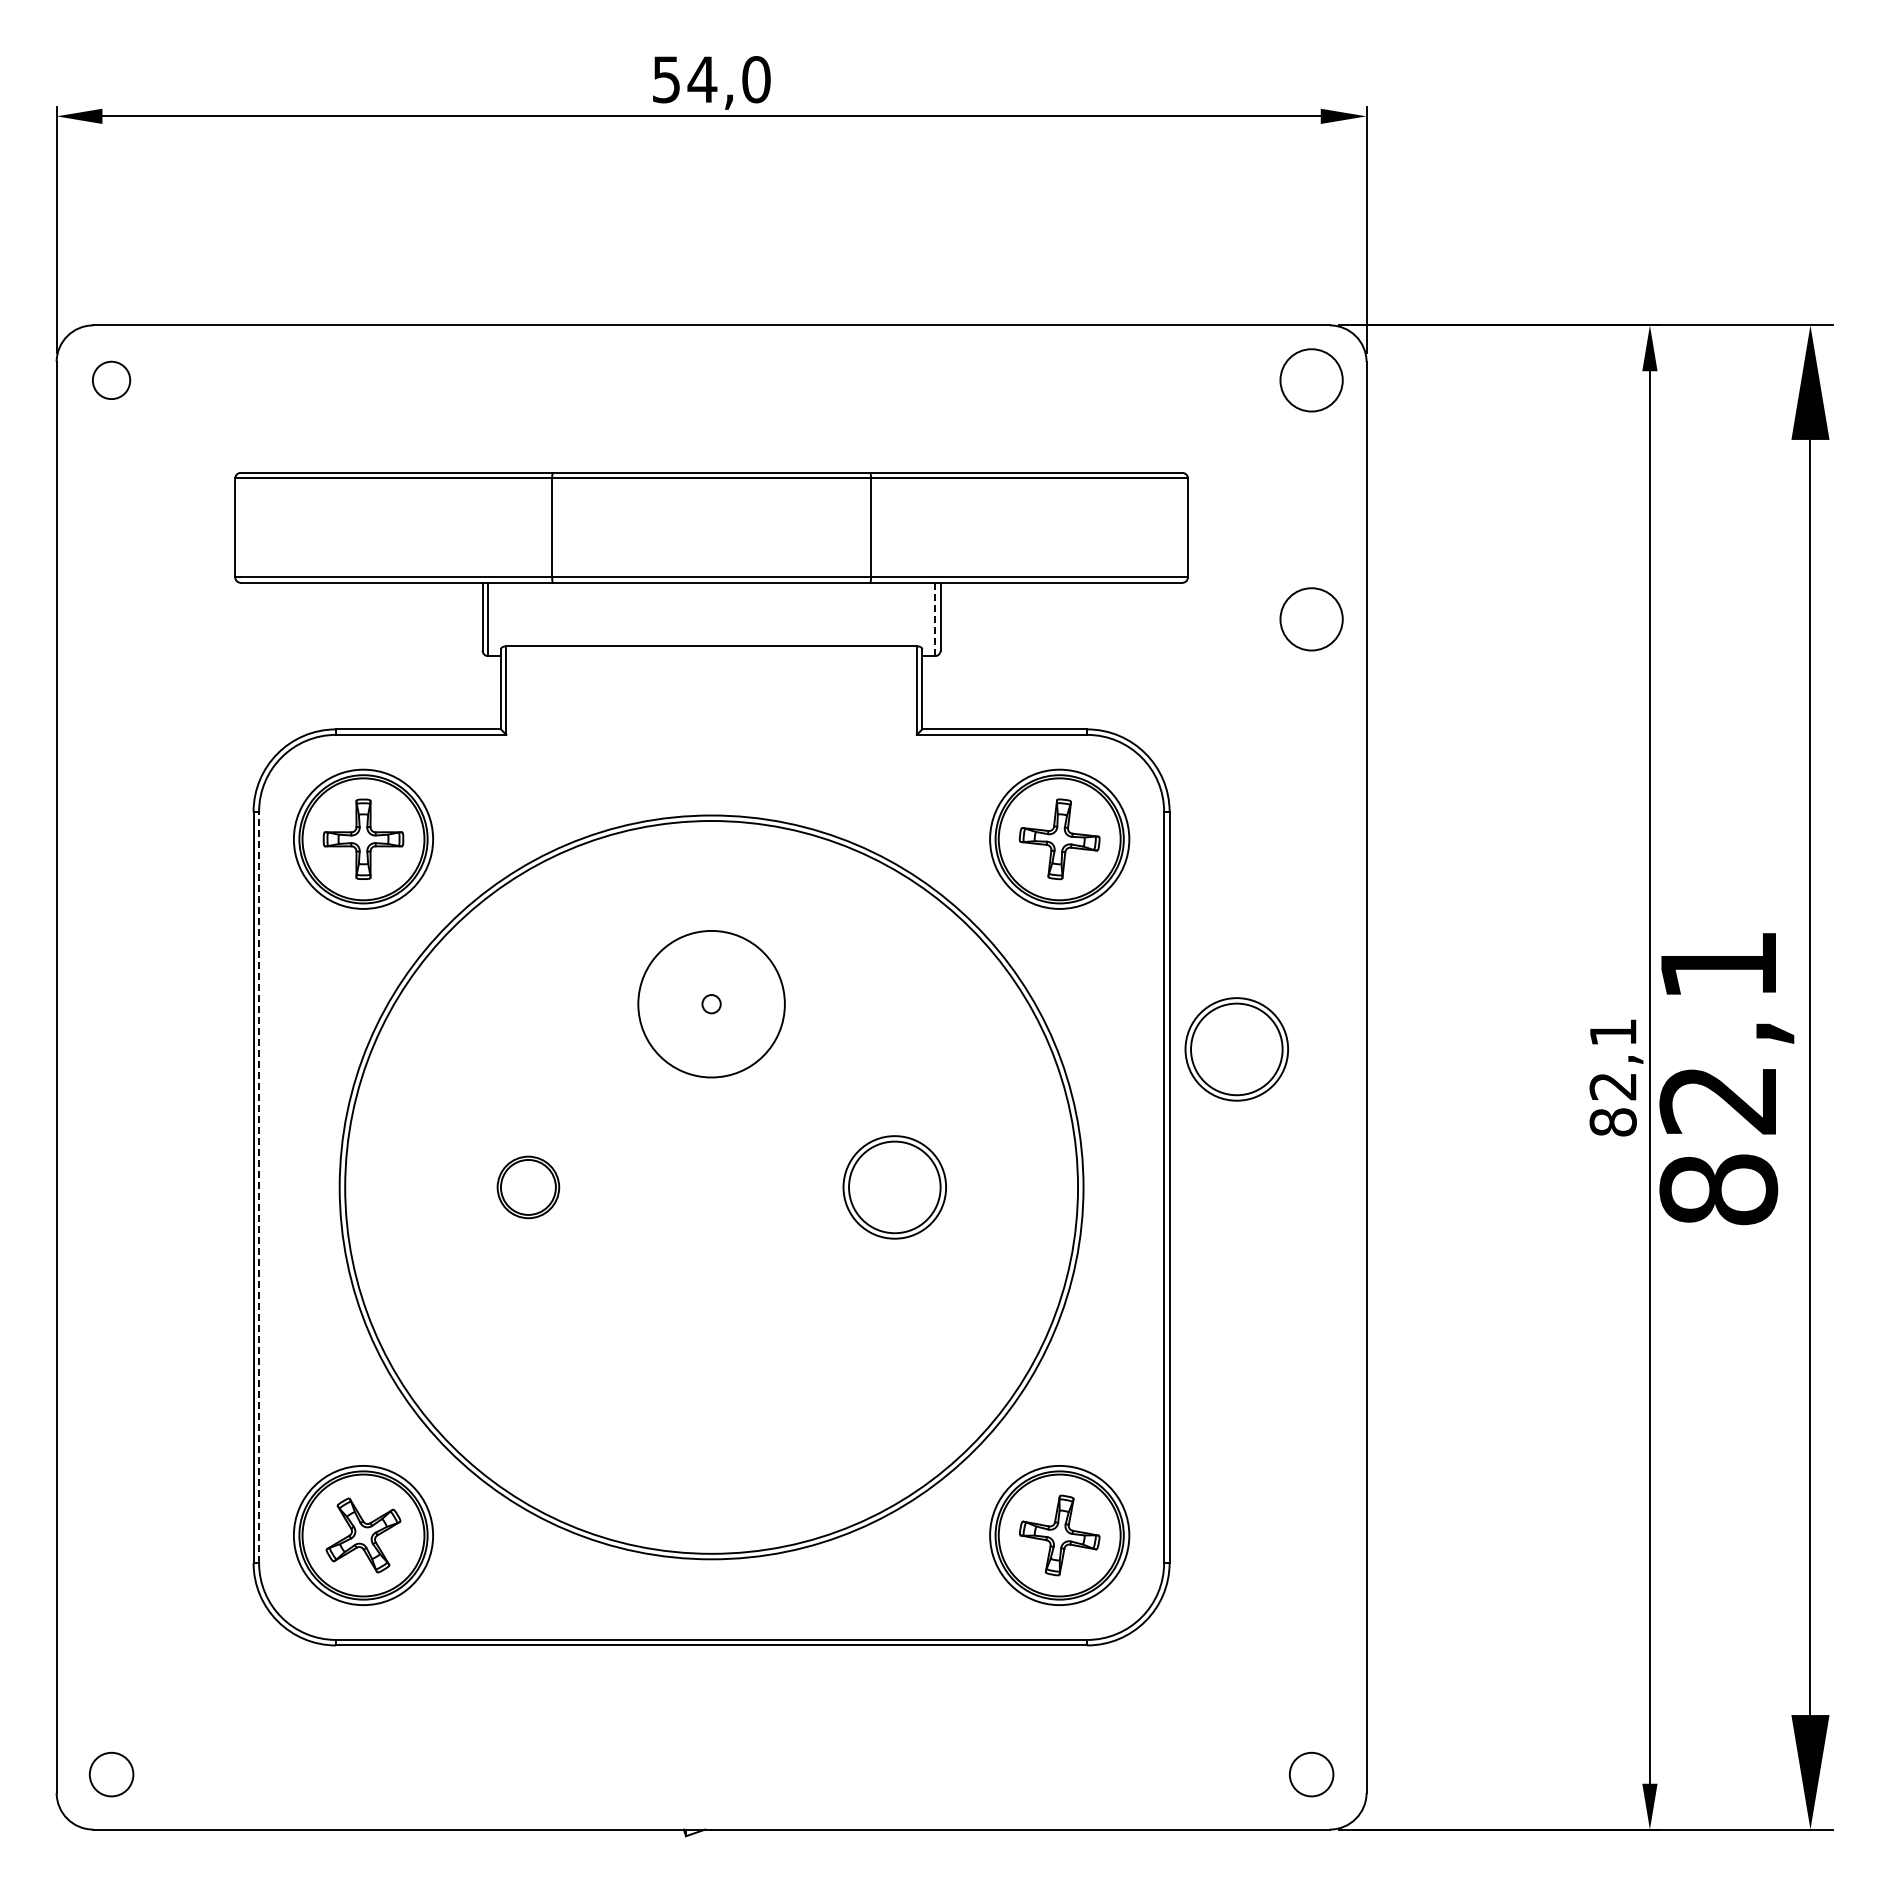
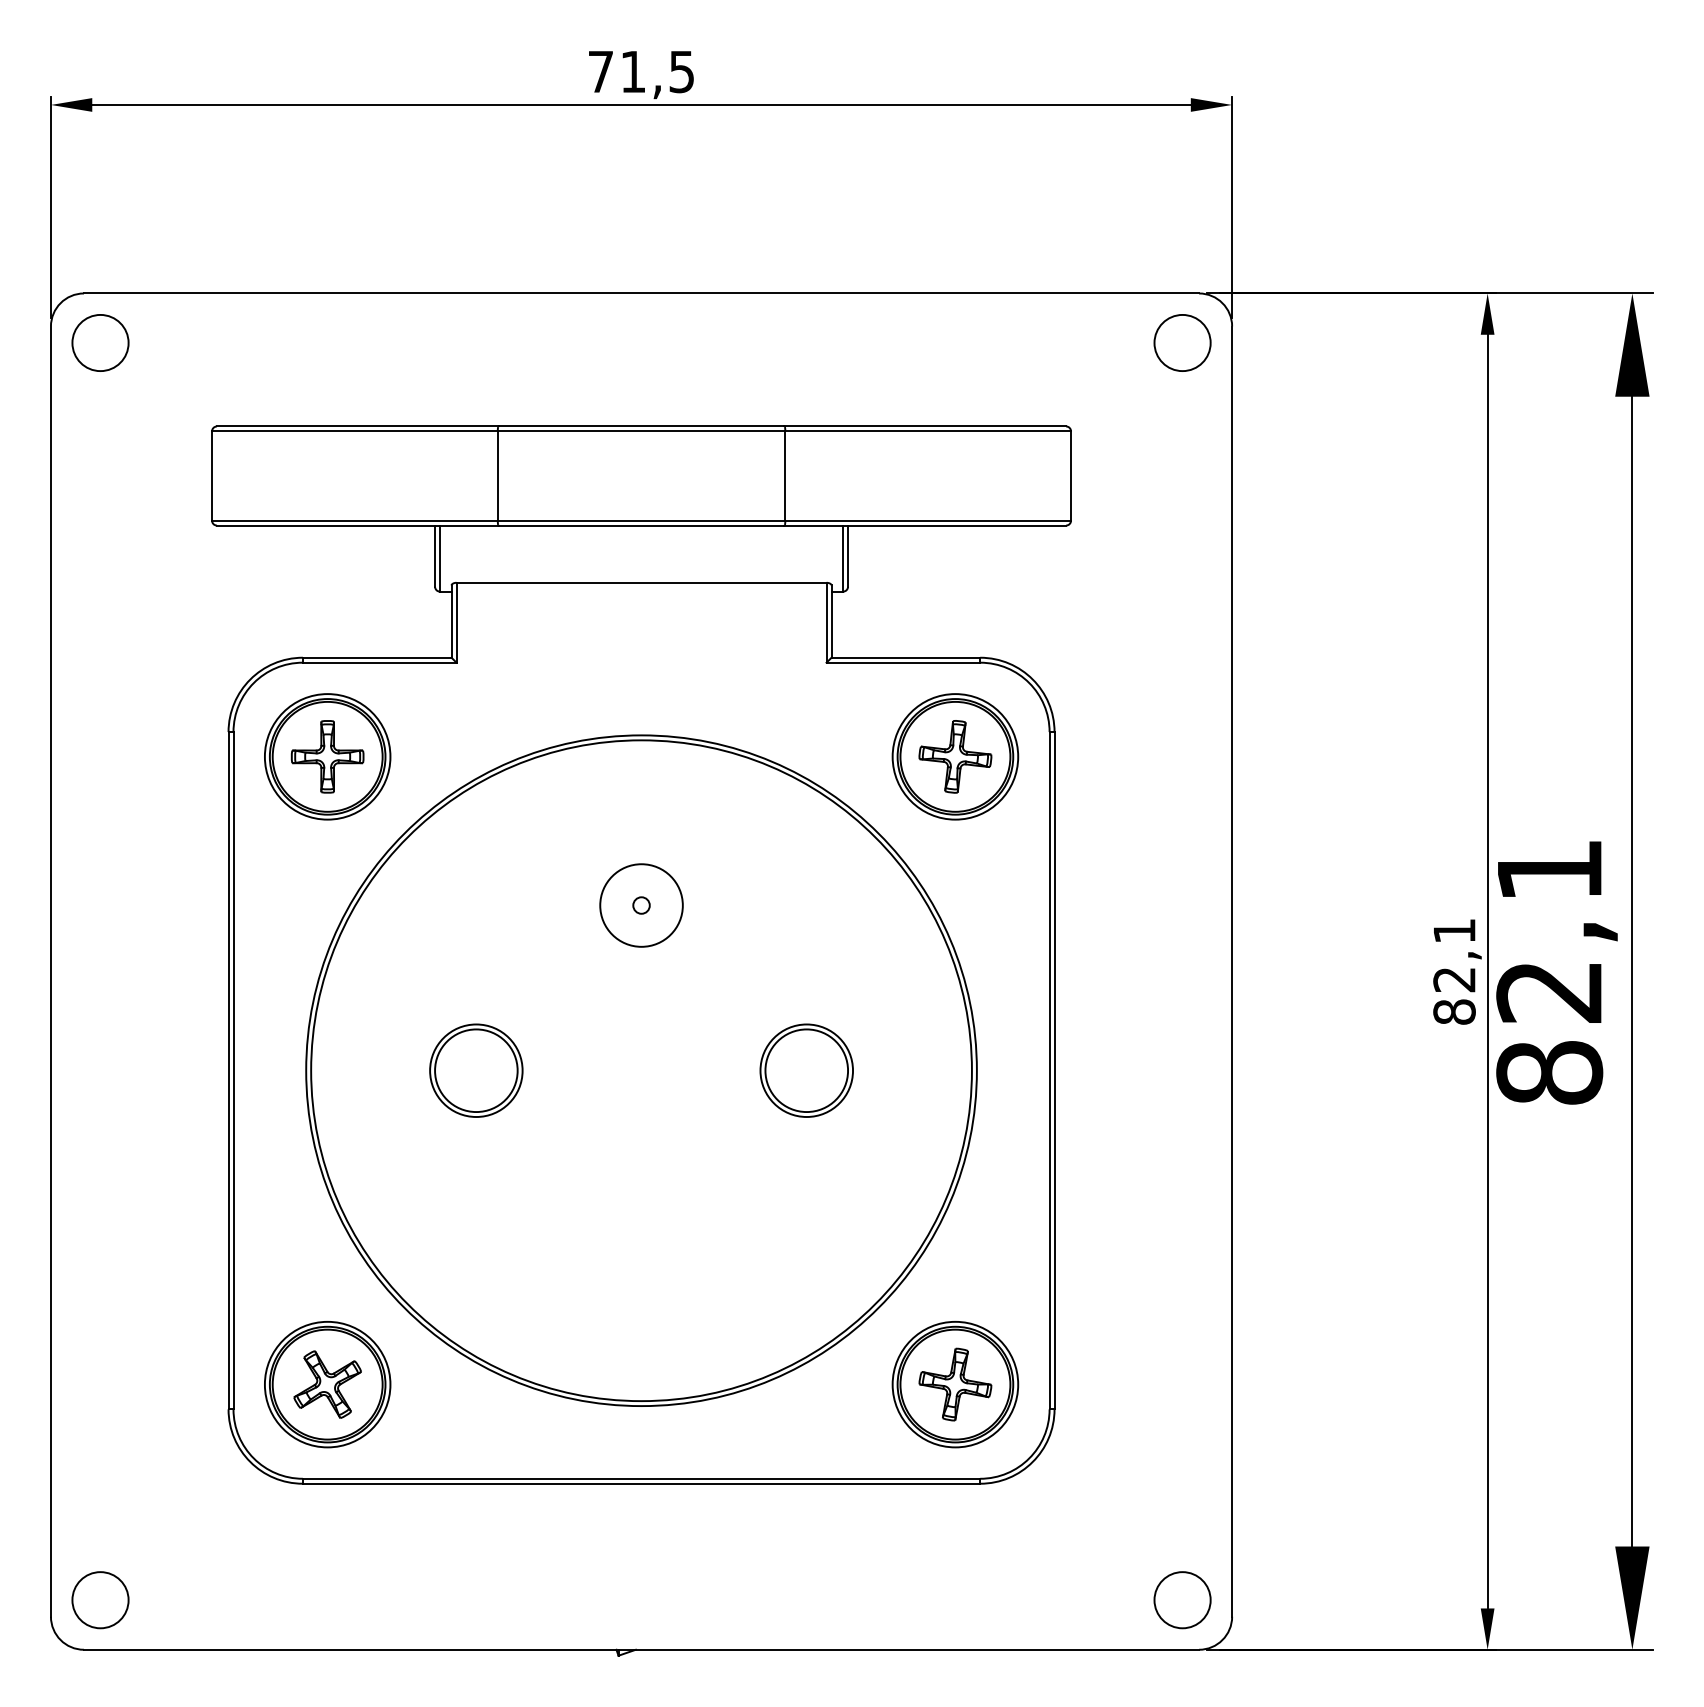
text: (711, 79) -> (641, 71), 54,0 -> 71,5
circle: (111, 380) -> (100, 343), size x1.67
line: (935, 619) -> (843, 558), dashed -> solid
circle: (1311, 619) -> (1182, 558), removed
circle: (711, 1004) -> (641, 905), size x0.62
part: (1236, 1049) -> (1114, 946), removed
line: (259, 1187) -> (233, 1070), dashed -> solid
part: (528, 1187) -> (476, 1070), size x1.67
circle: (111, 1774) -> (100, 1600), size x1.43
circle: (1311, 1774) -> (1182, 1600), size x1.43

